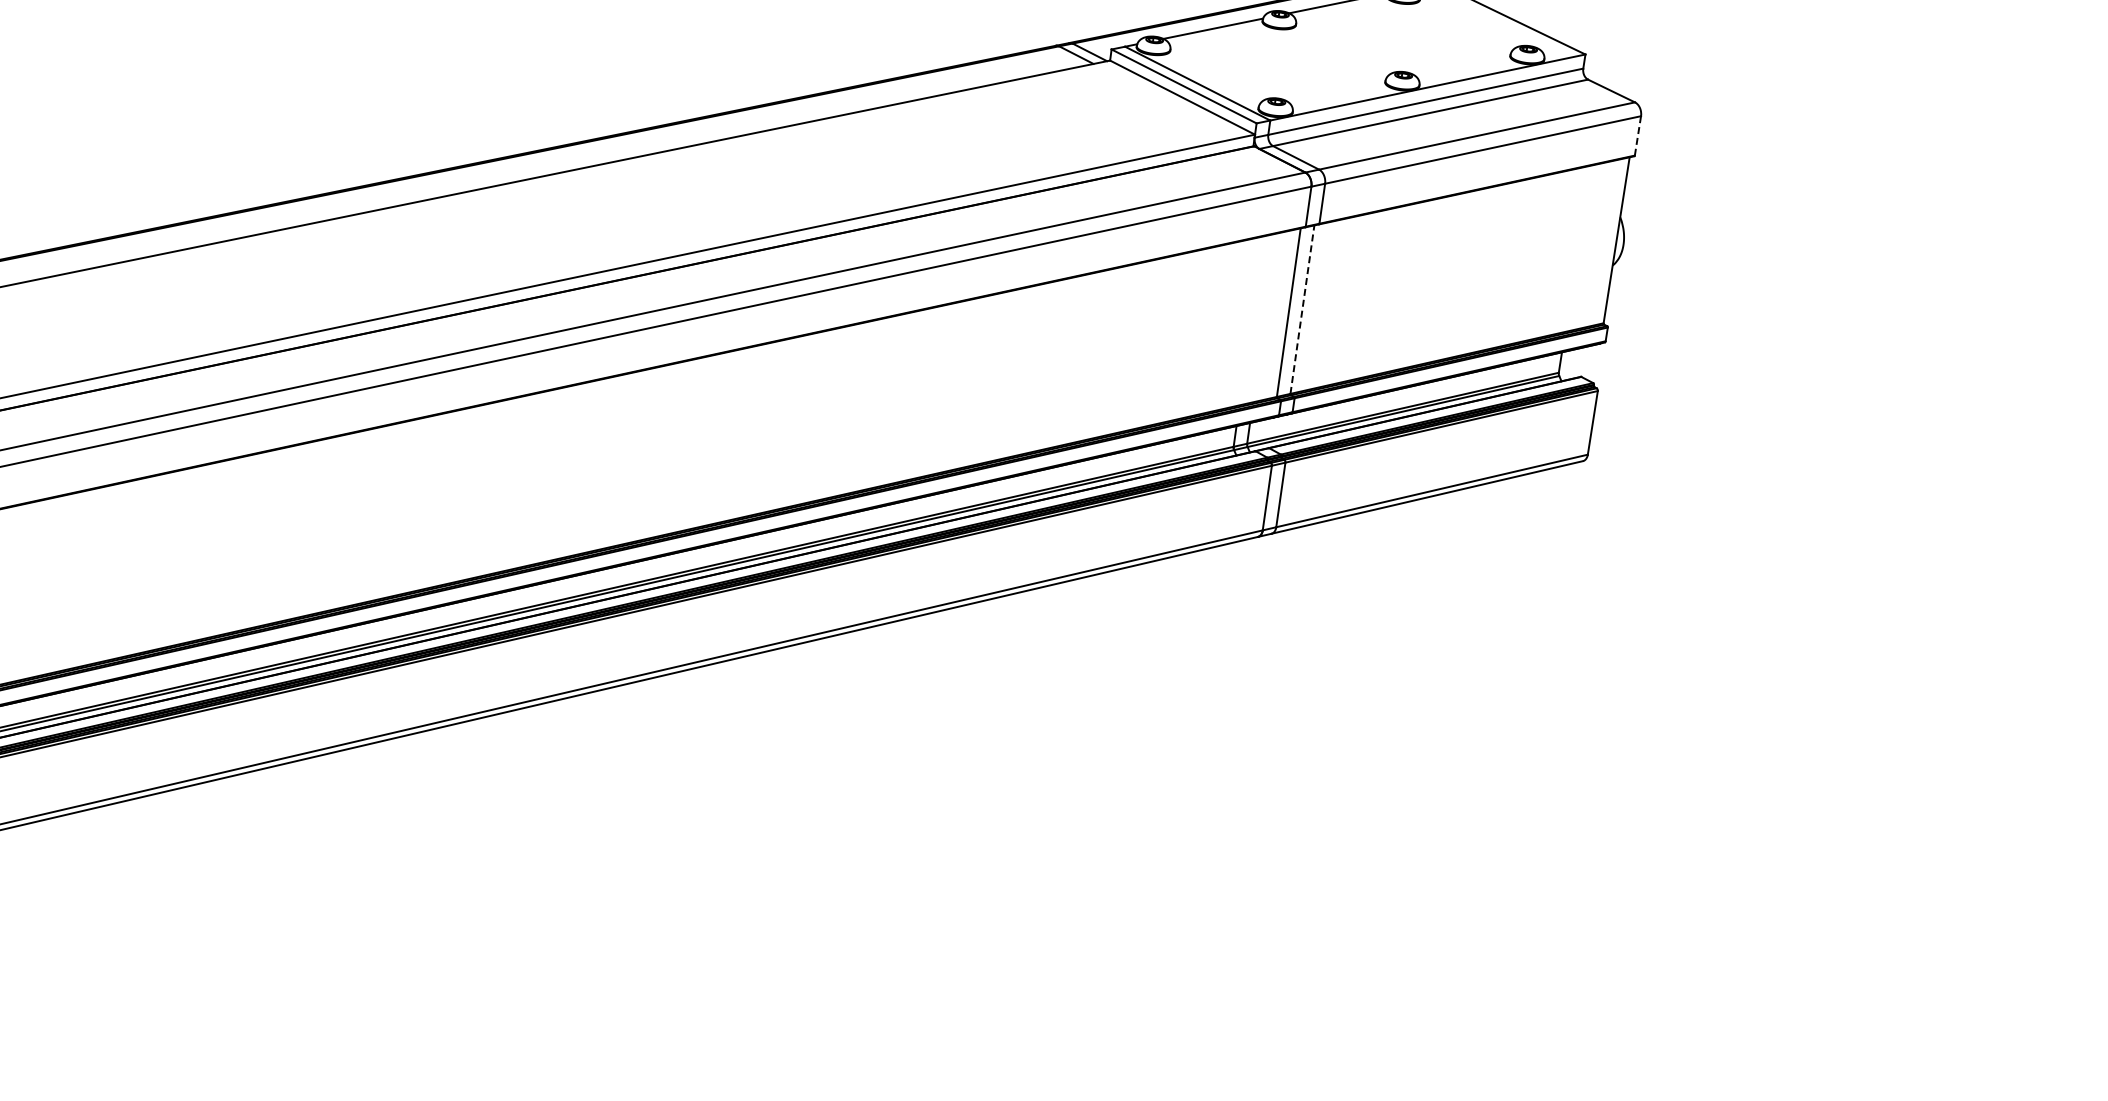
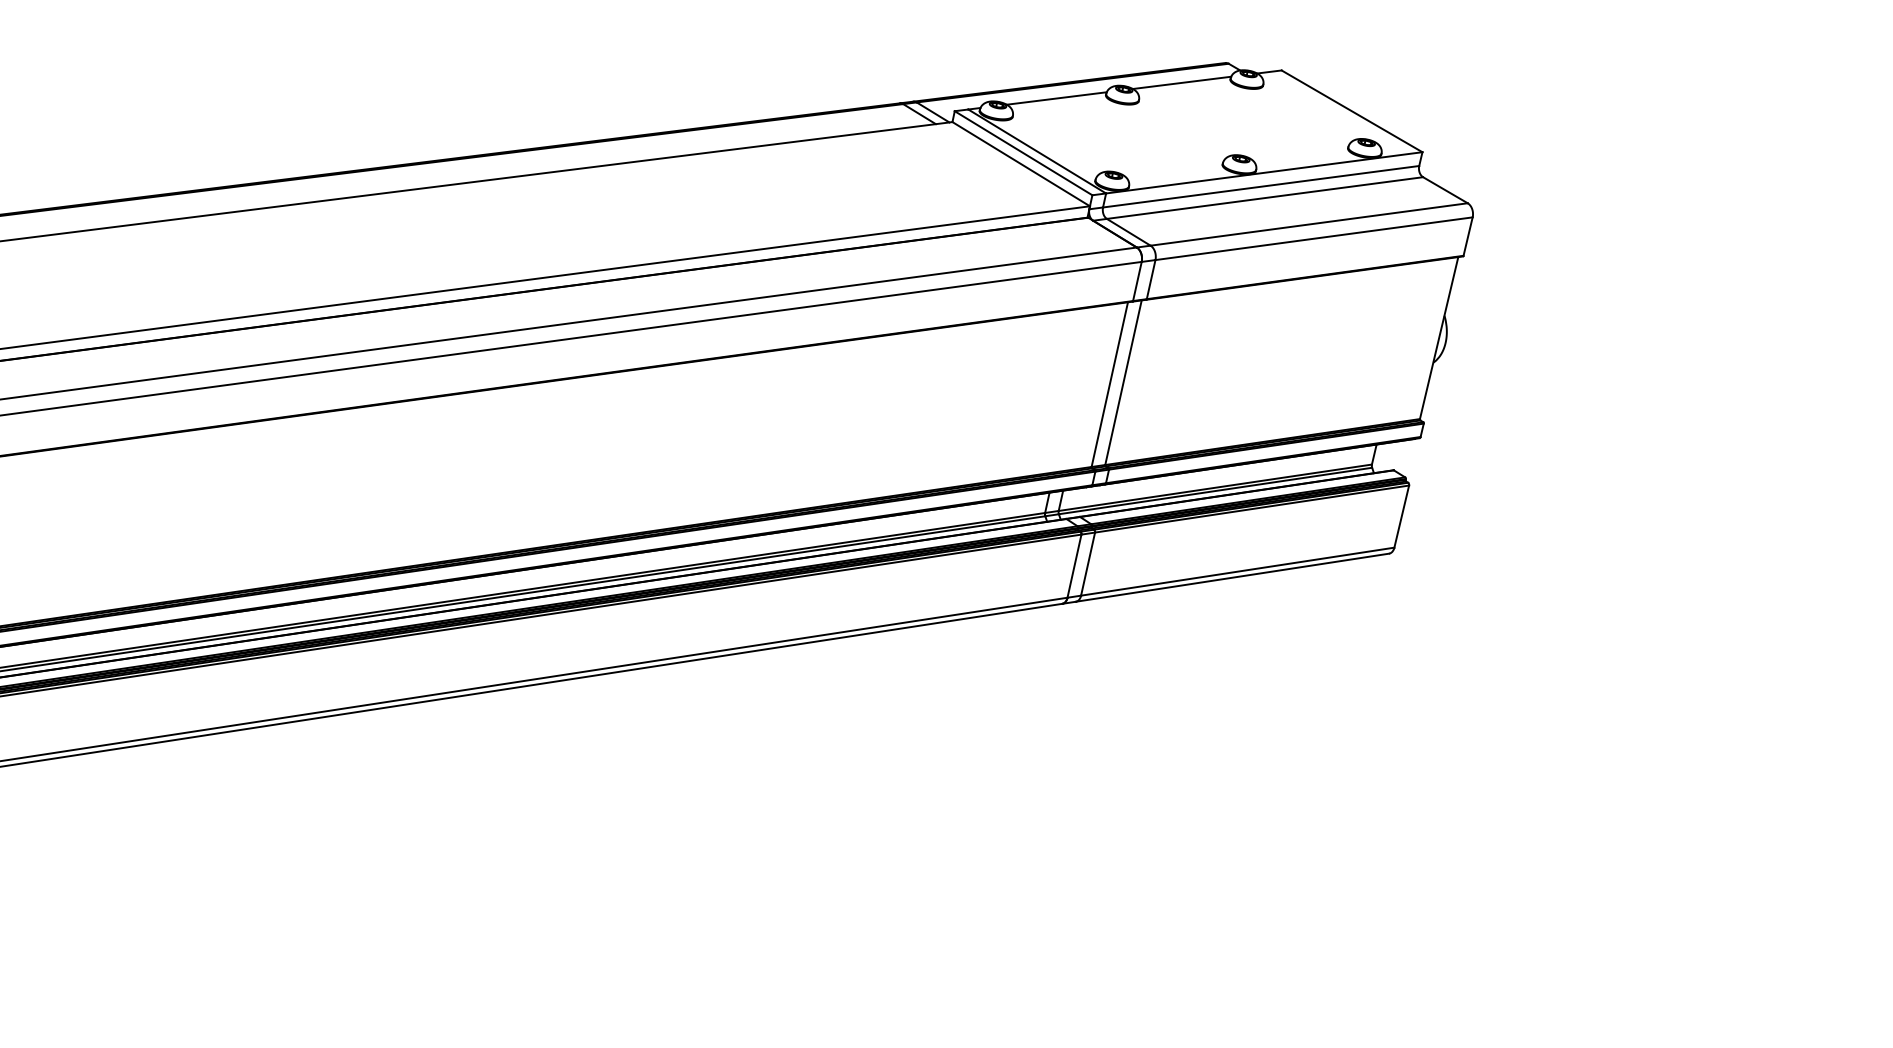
line: (1637, 135) -> (1467, 236), dashed -> solid
line: (1302, 309) -> (1123, 382), dashed -> solid

